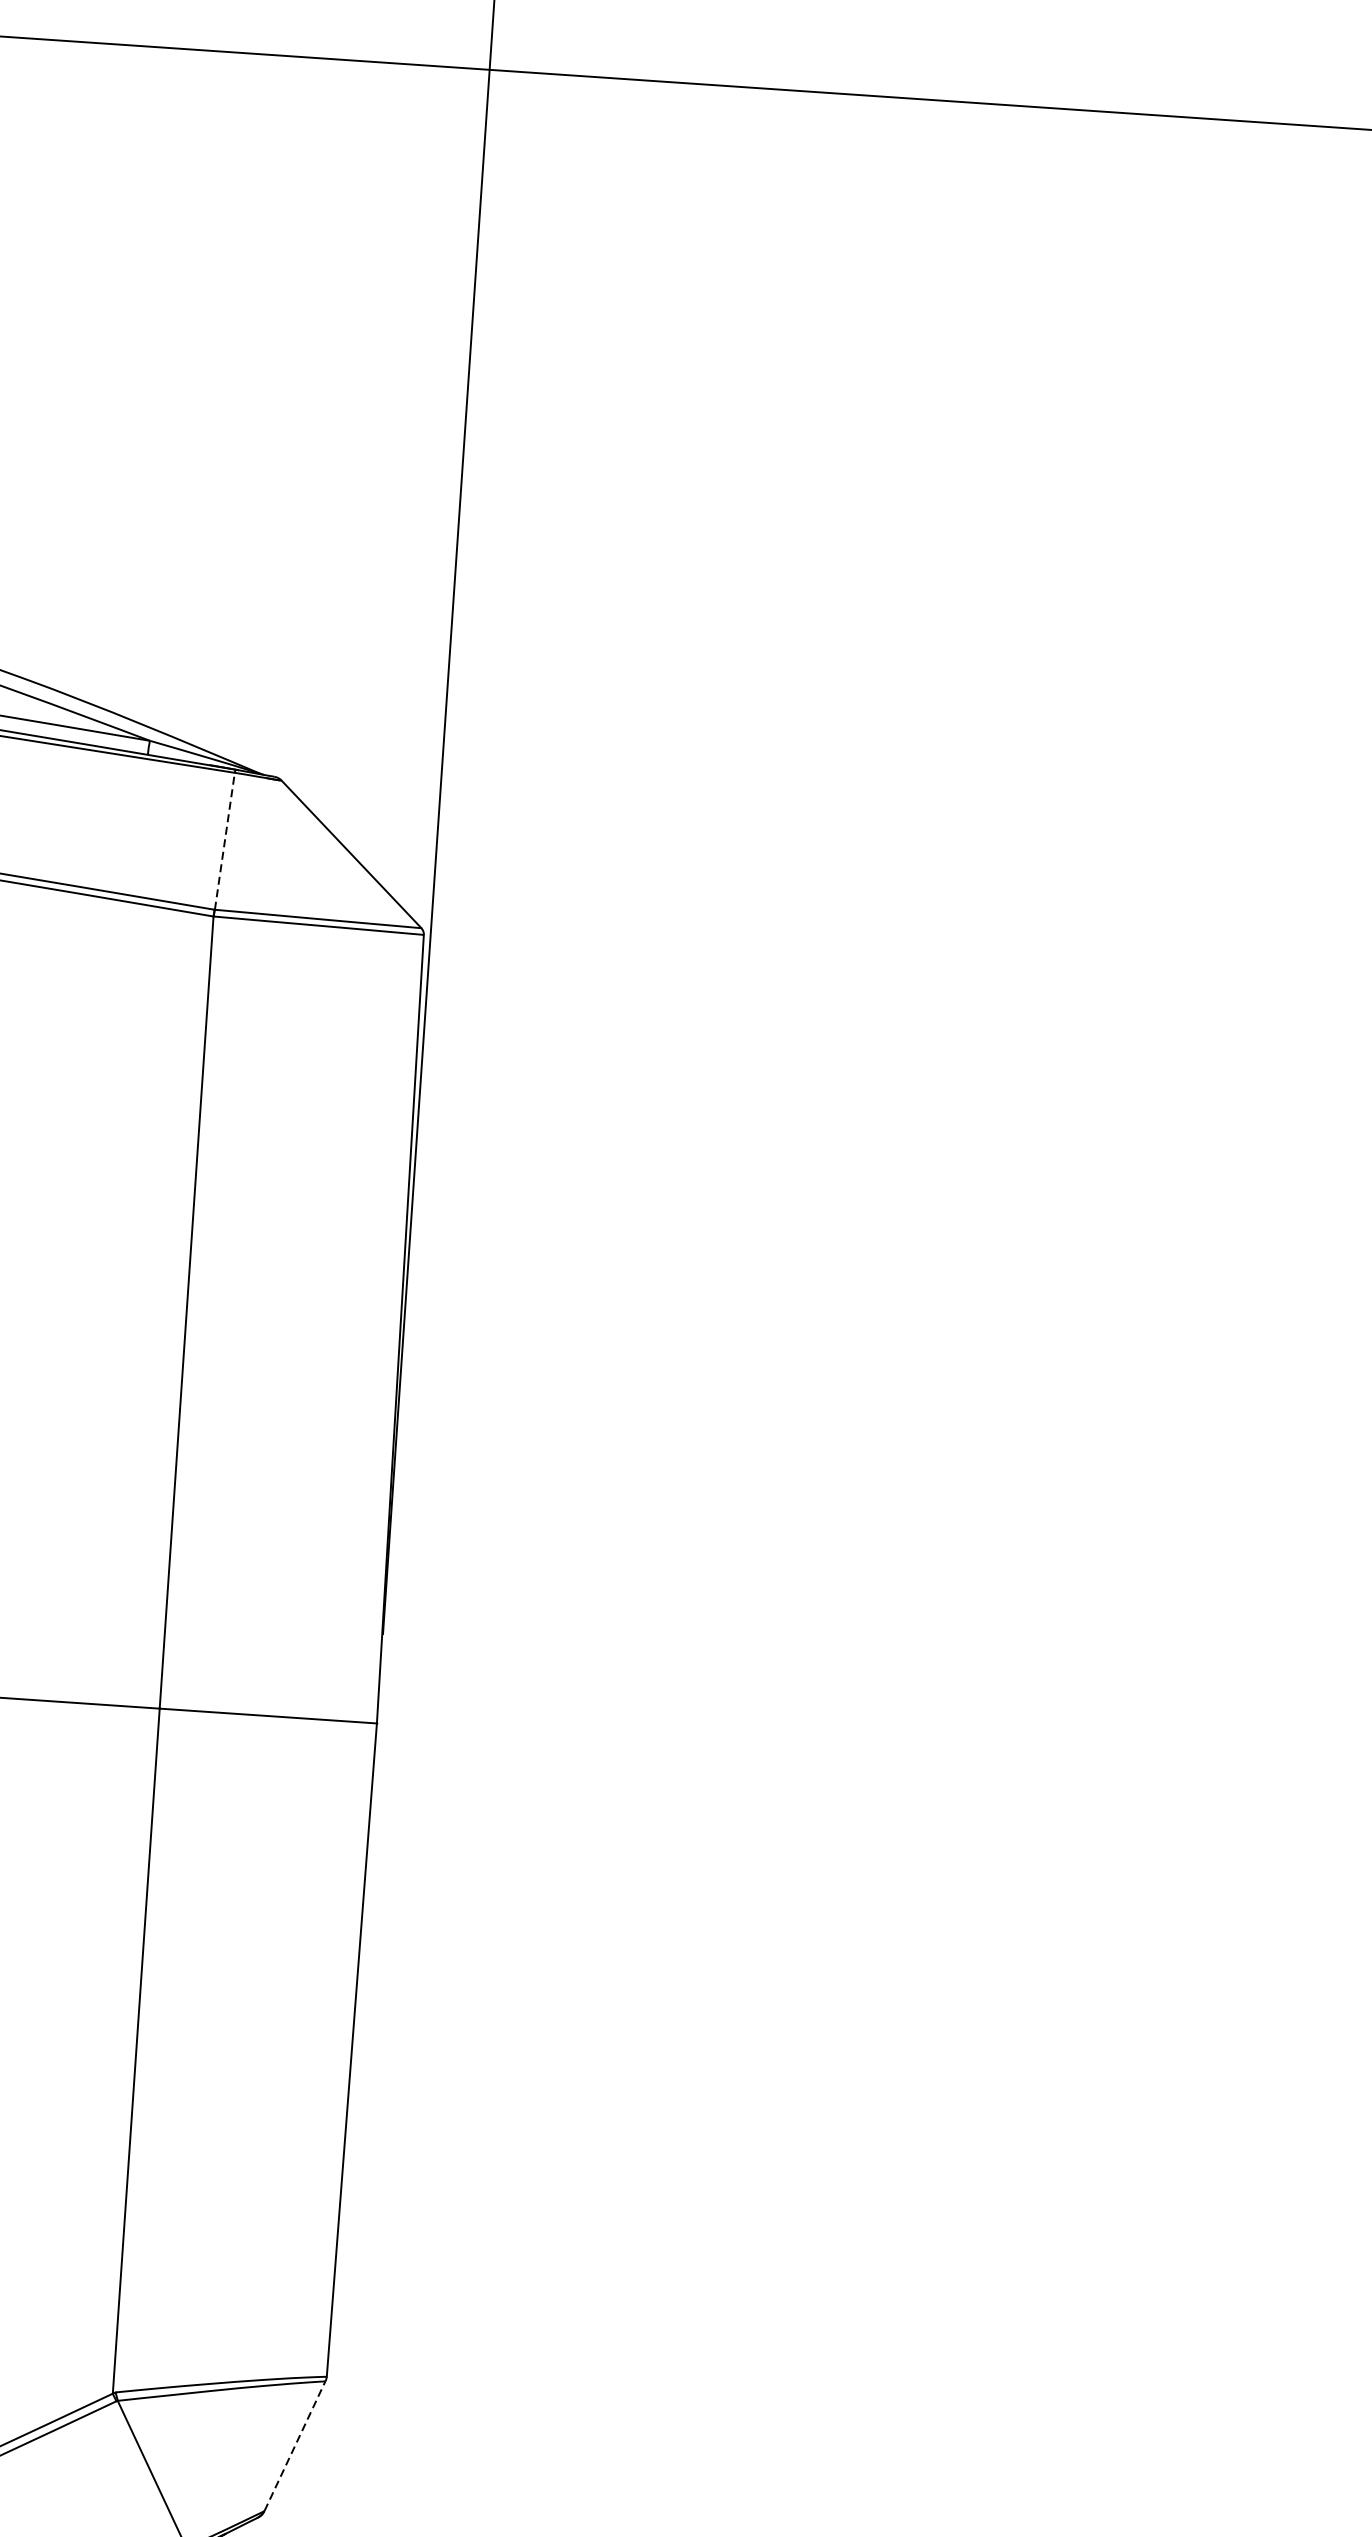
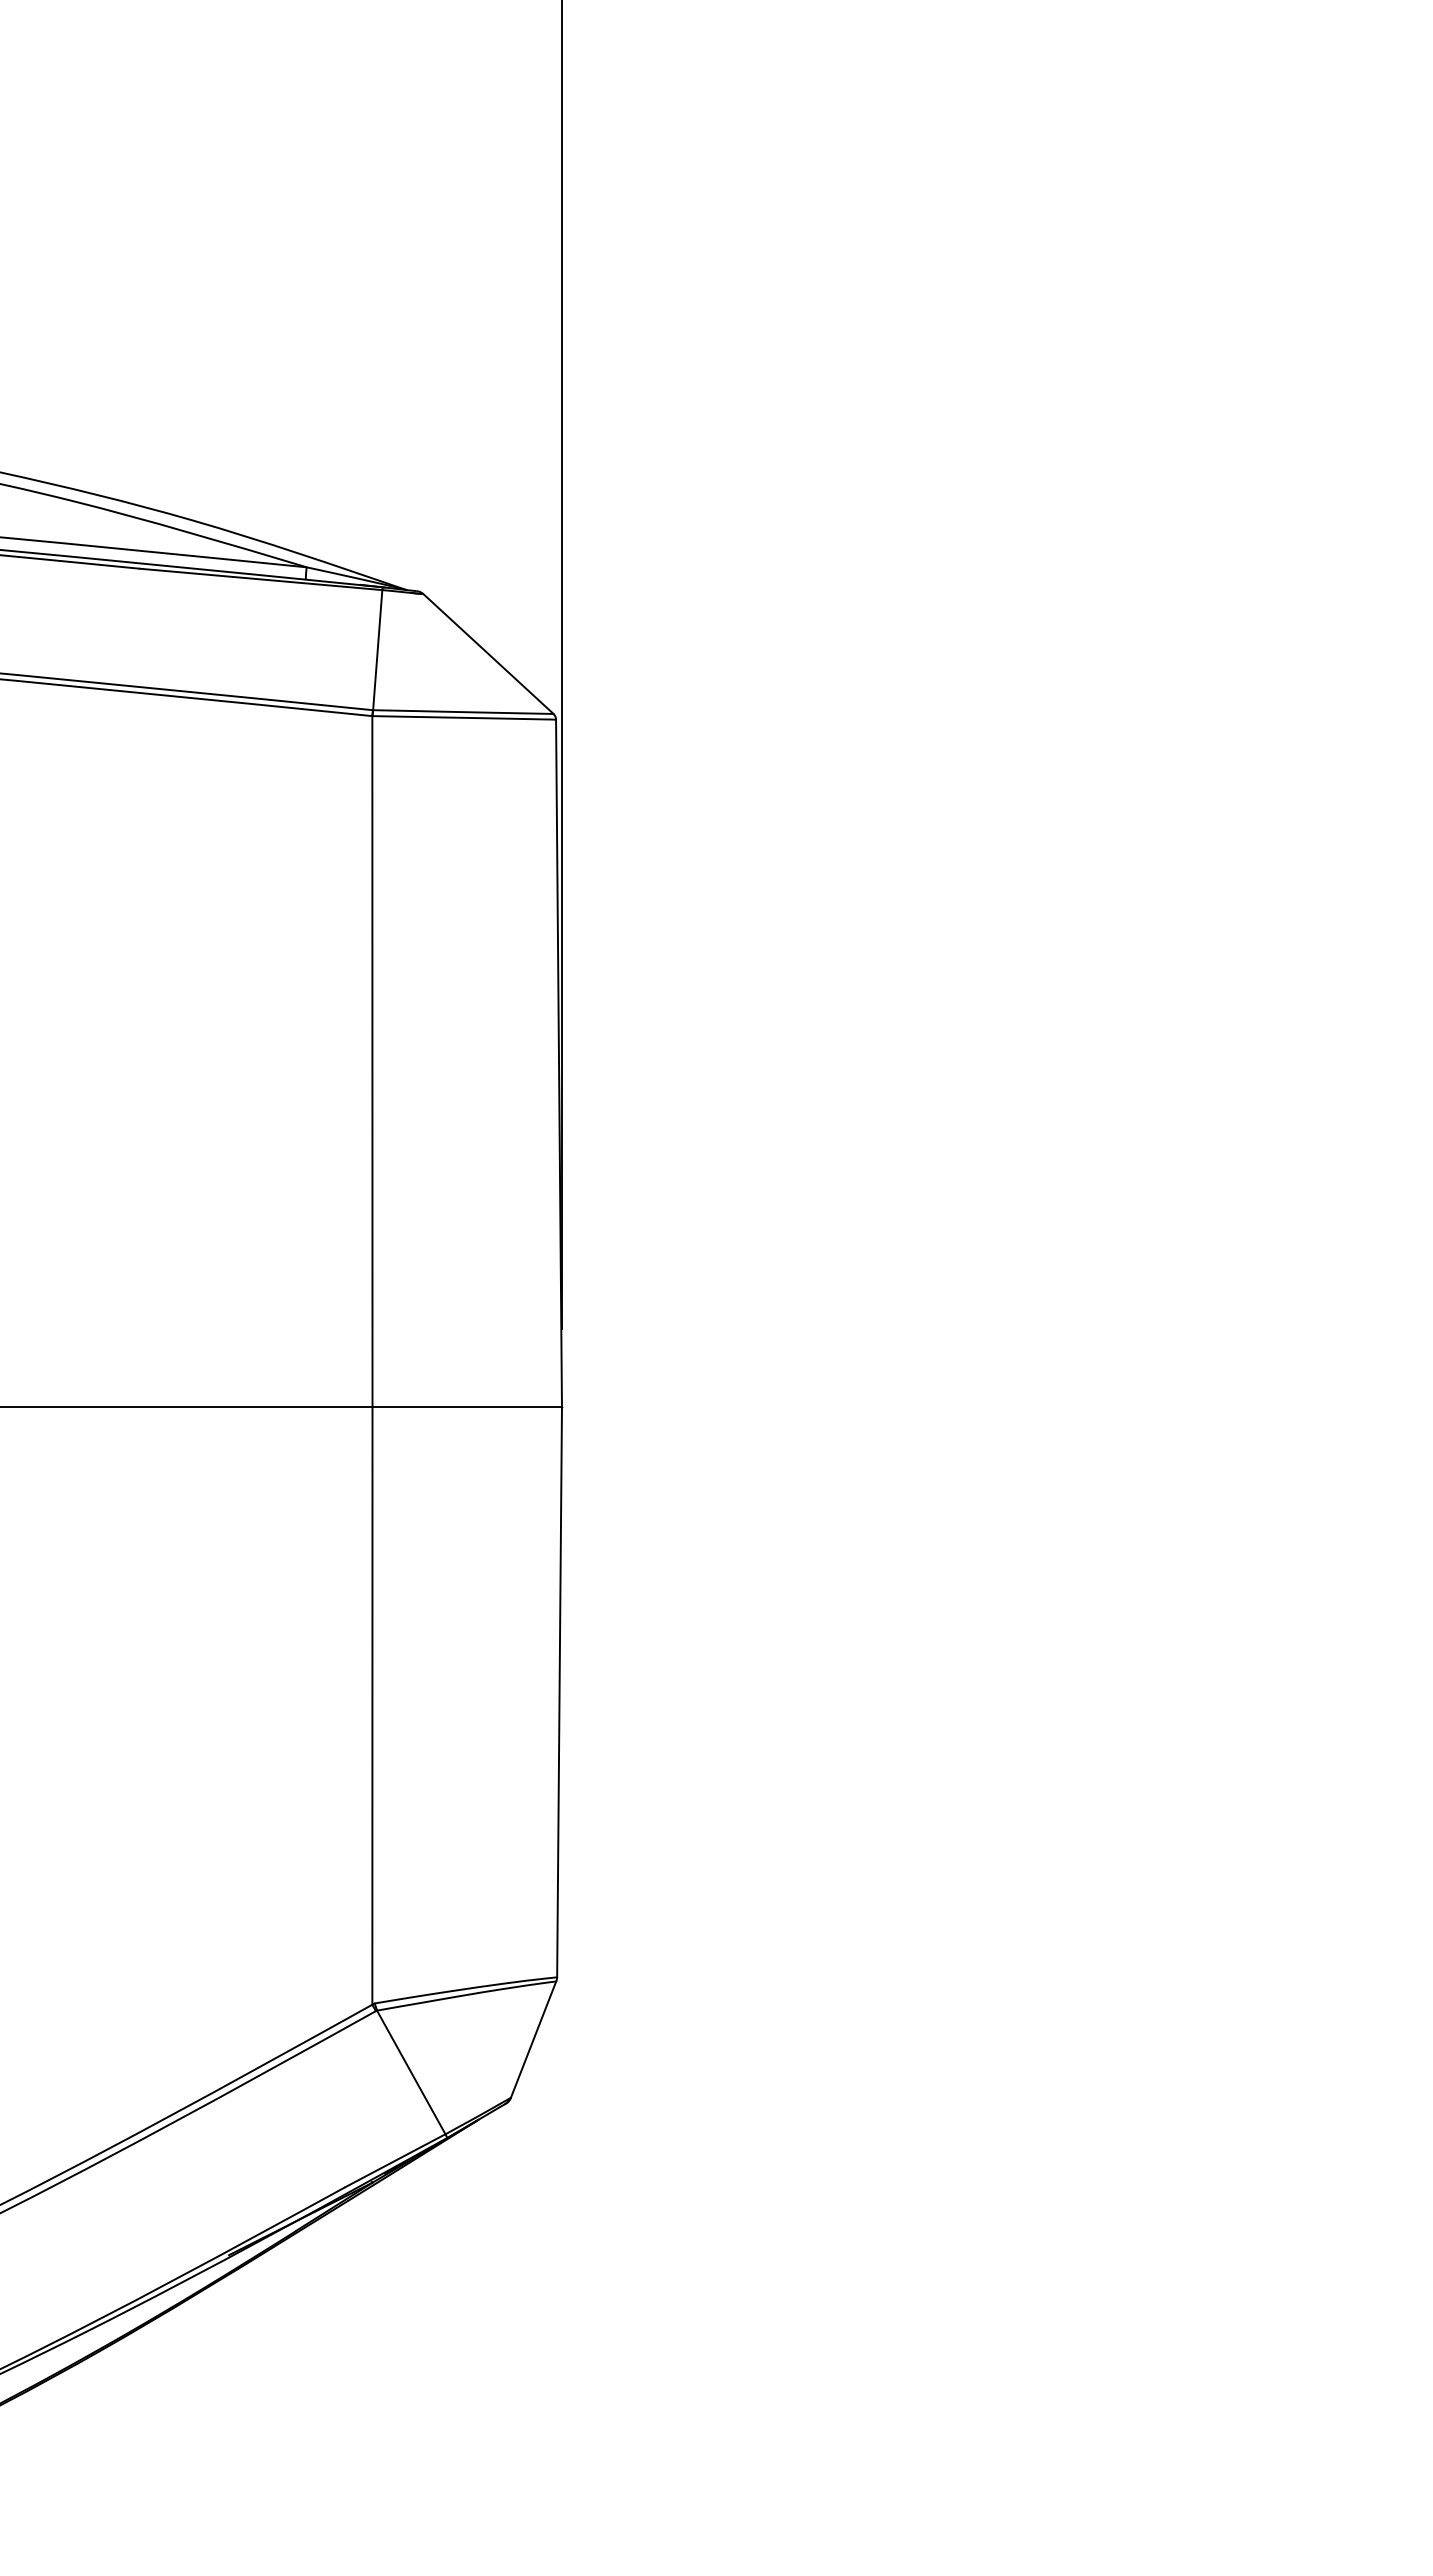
line: (224, 840) -> (377, 649), dashed -> solid
line: (294, 2446) -> (533, 2039), dashed -> solid

